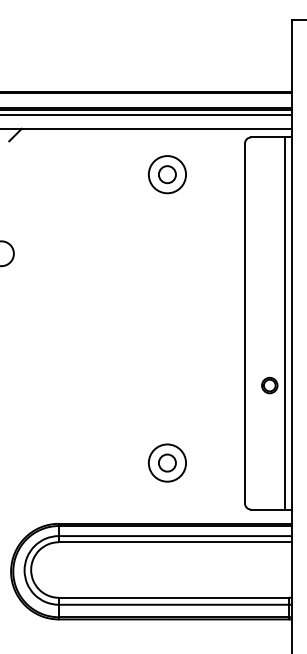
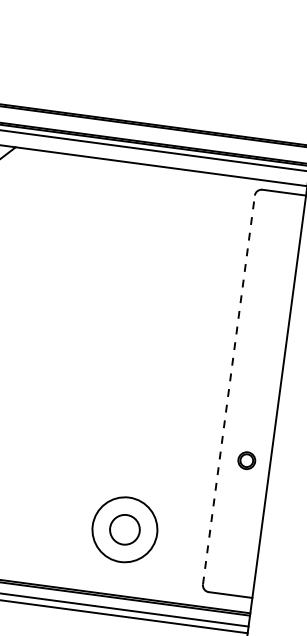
part: (167, 174) -> (166, 217), removed
line: (244, 323) -> (228, 389), solid -> dashed
line: (285, 323) -> (272, 395), removed
part: (167, 462) -> (125, 529), size x1.6

